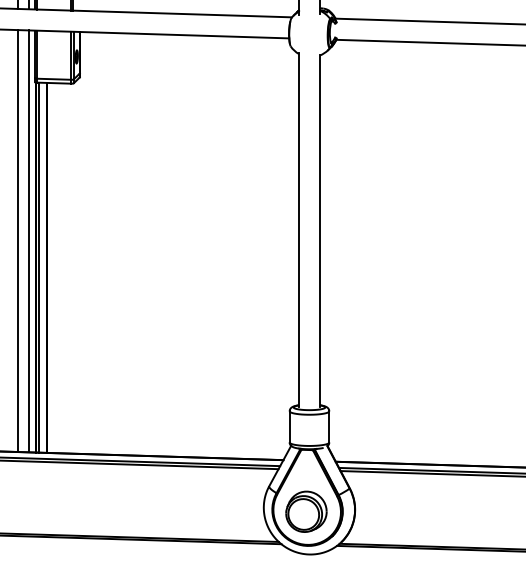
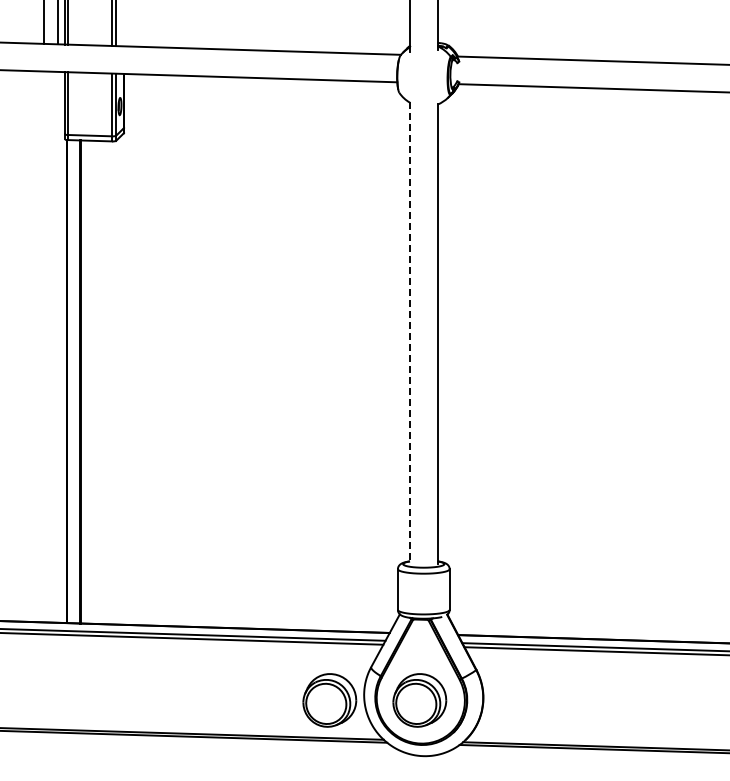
line: (299, 230) -> (410, 333), solid -> dashed
line: (18, 240) -> (43, 346), removed
line: (28, 240) -> (57, 346), removed
line: (38, 267) -> (70, 381), removed
part: (237, 511) -> (329, 700), added

